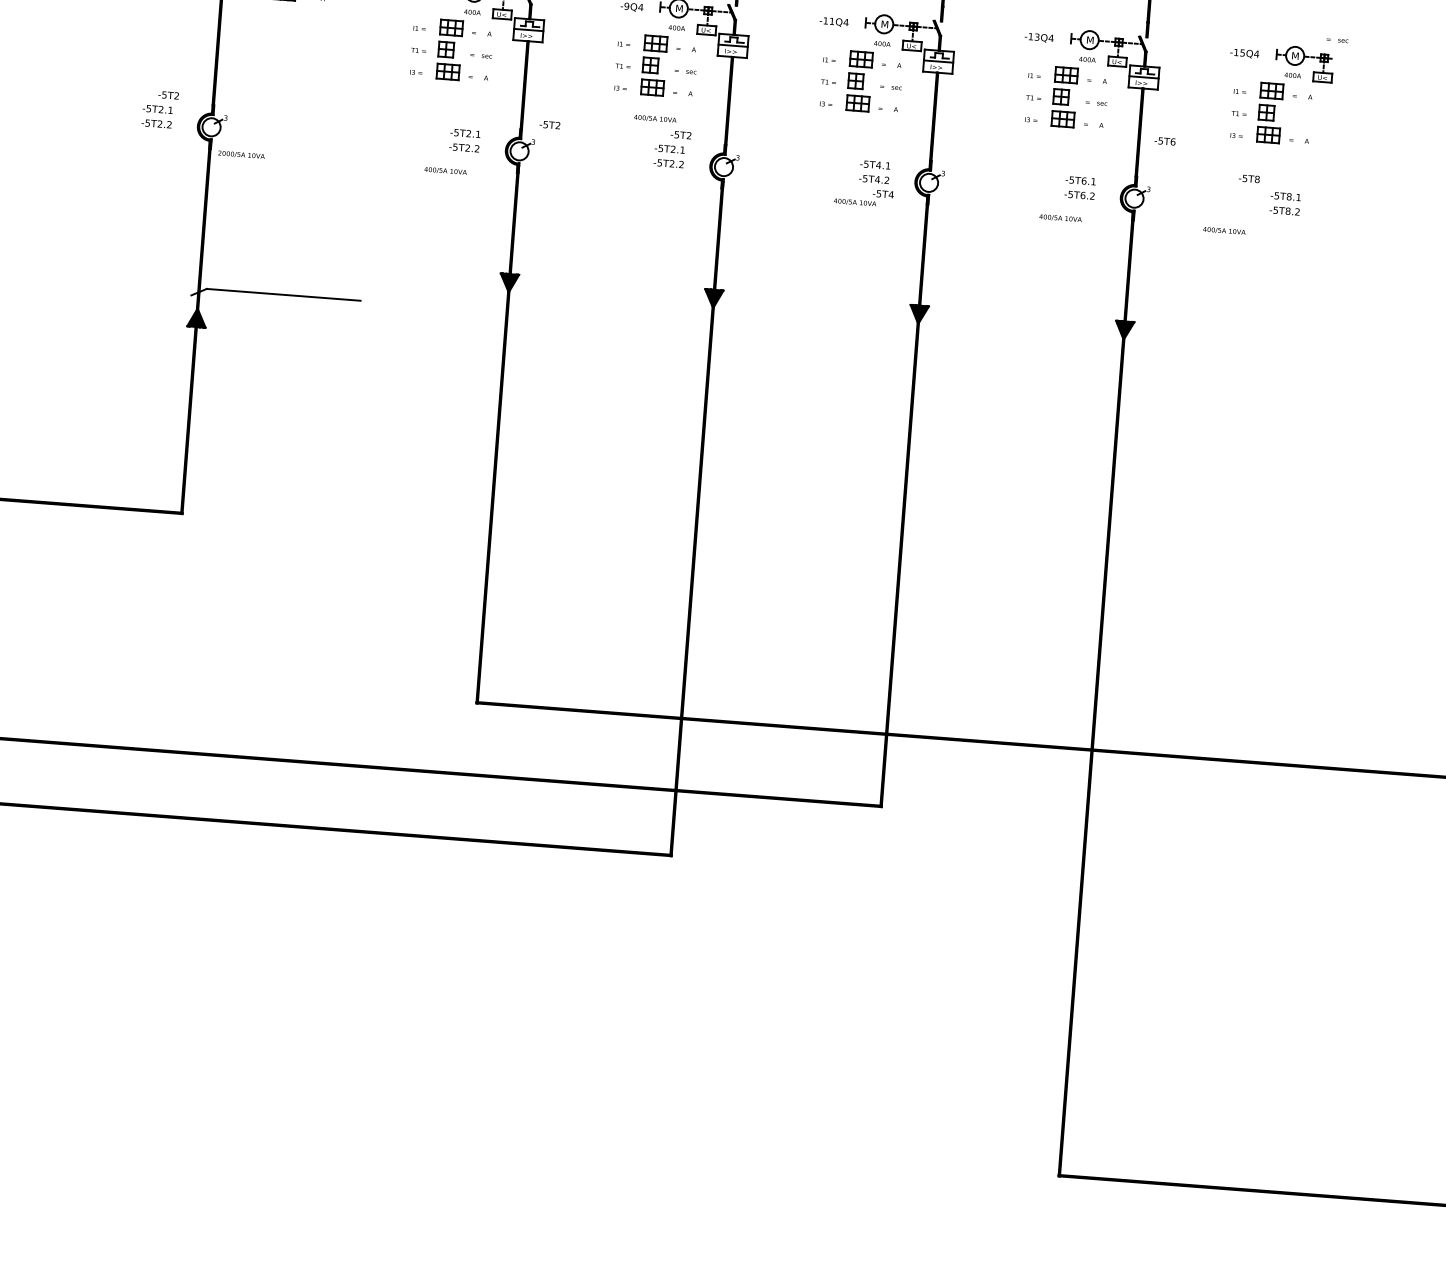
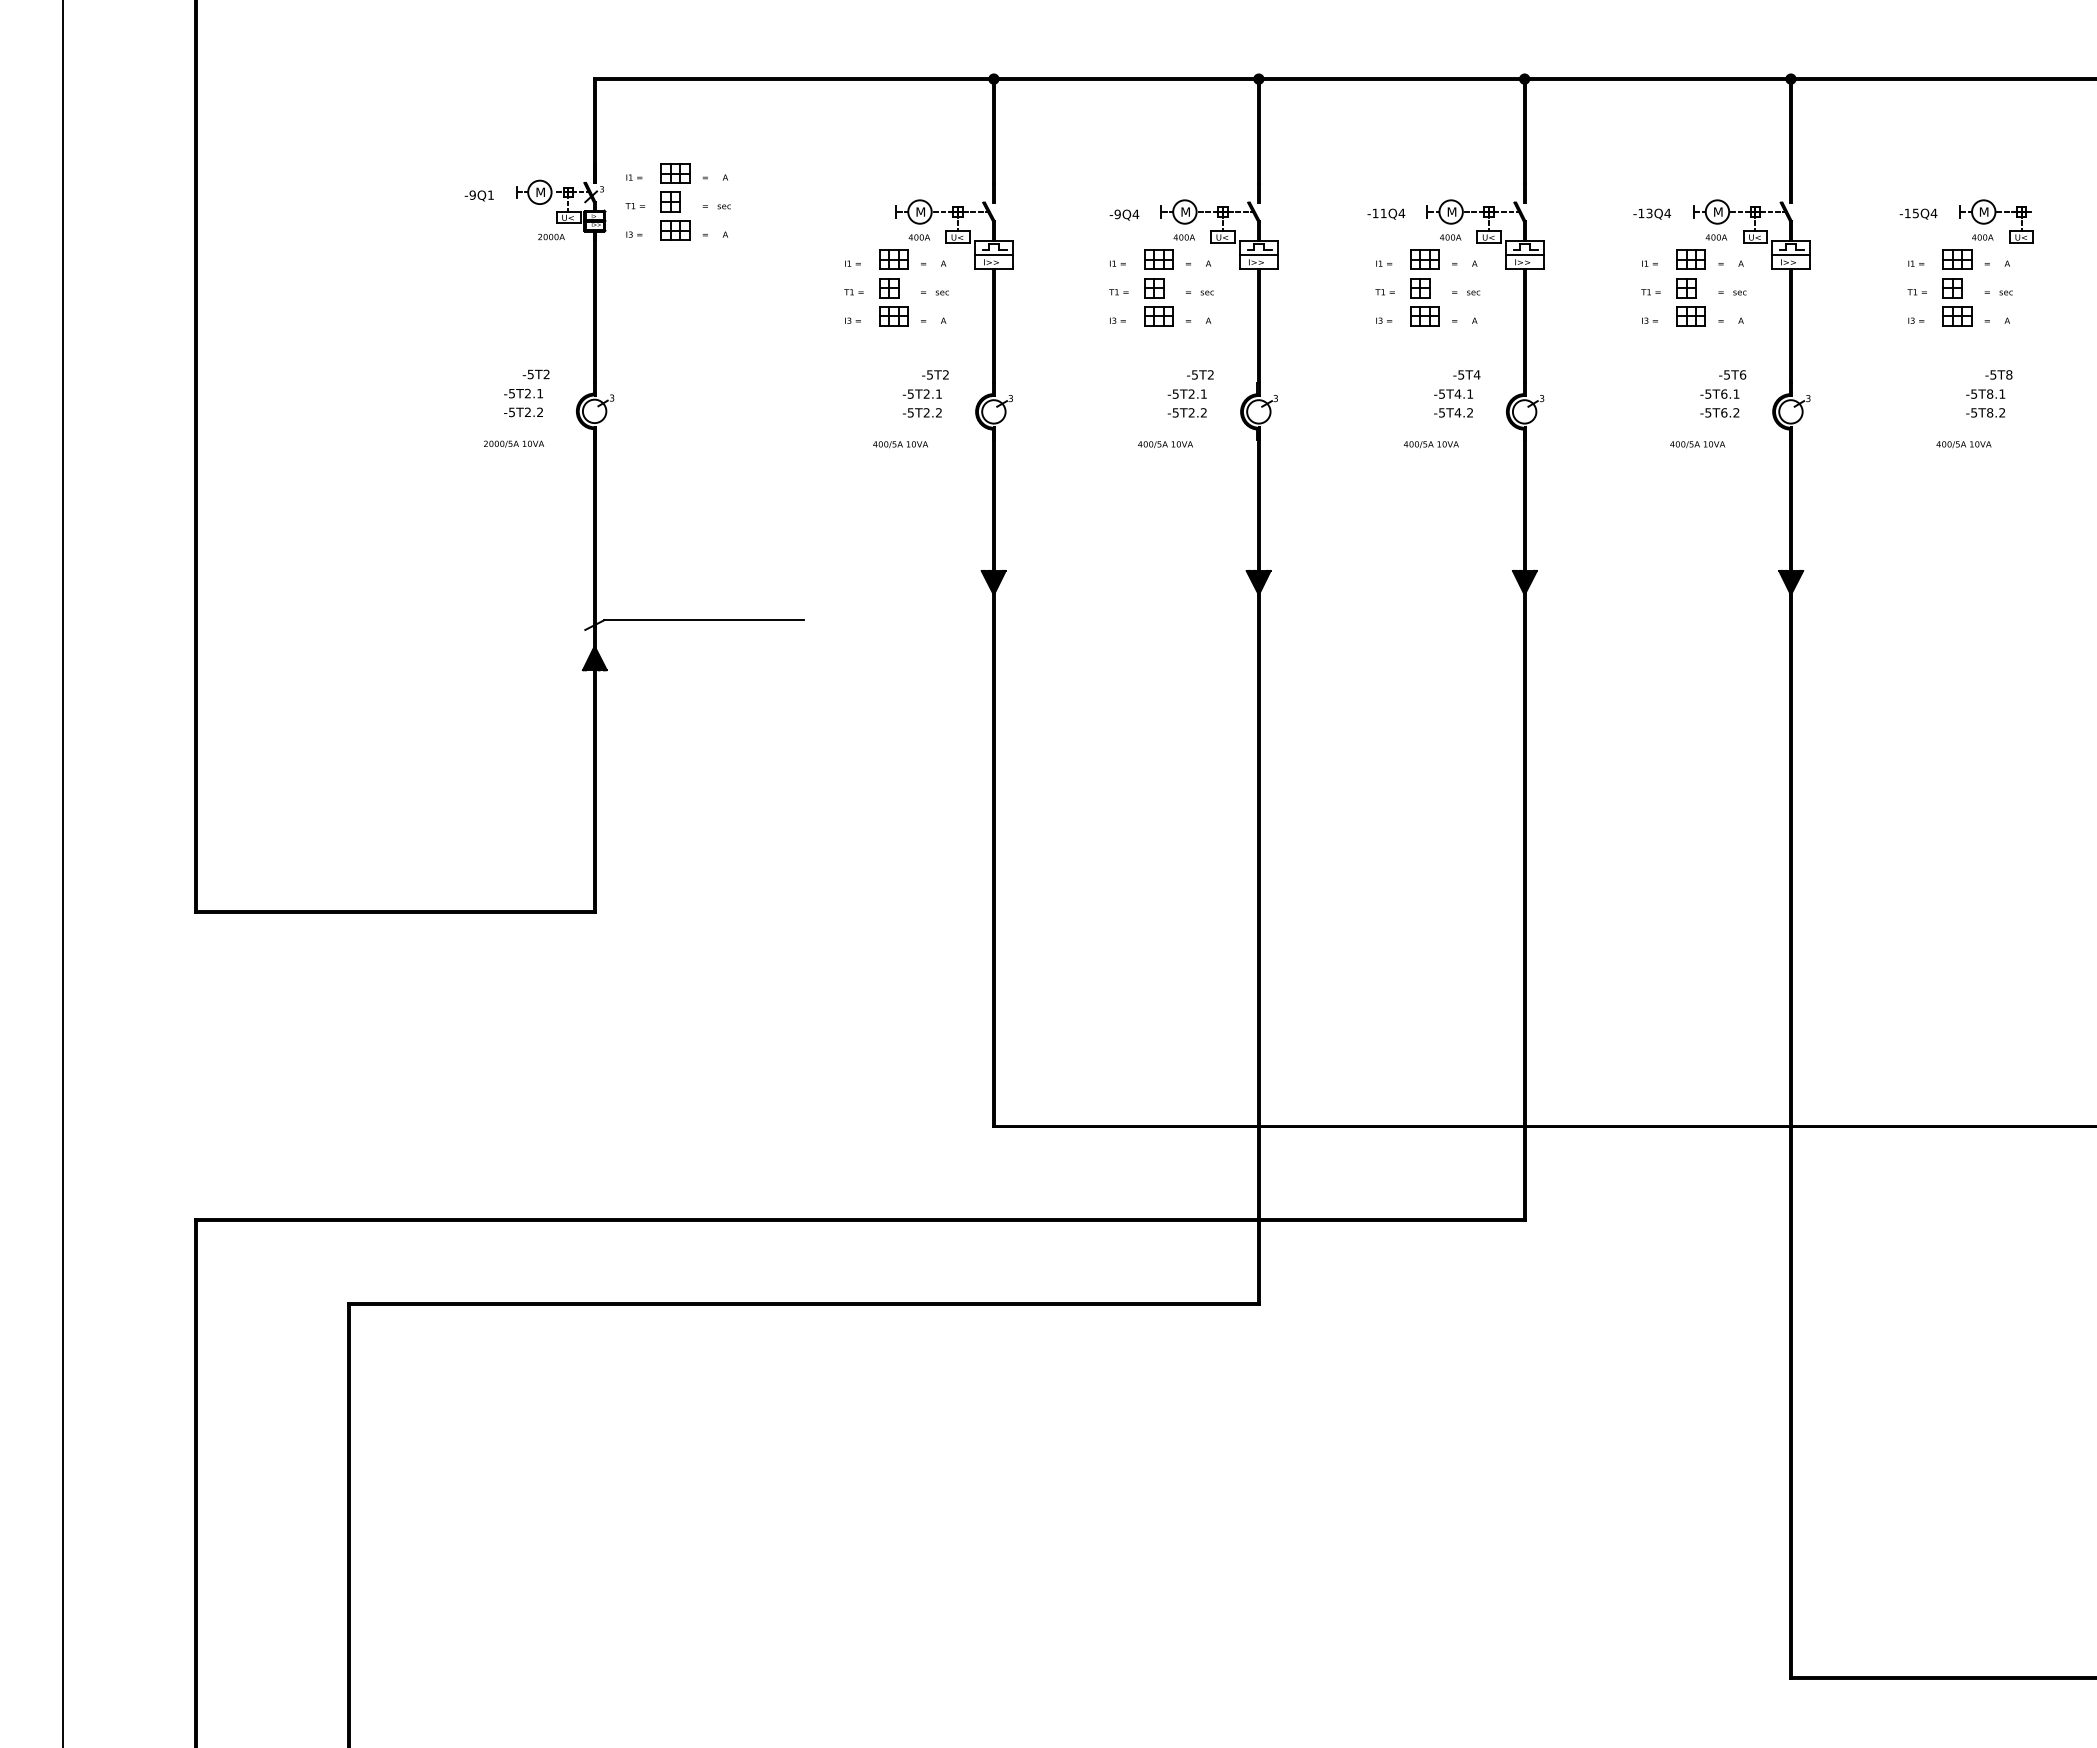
text: (1337, 40) -> (1998, 292), moved
text: (655, 118) -> (1165, 444), moved
text: (550, 124) -> (935, 374), moved
text: (1165, 140) -> (1732, 374), moved
text: (241, 154) -> (514, 443), moved
text: (1249, 178) -> (1998, 374), moved
text: (883, 193) -> (1466, 374), moved
text: (1224, 230) -> (1963, 444), moved

